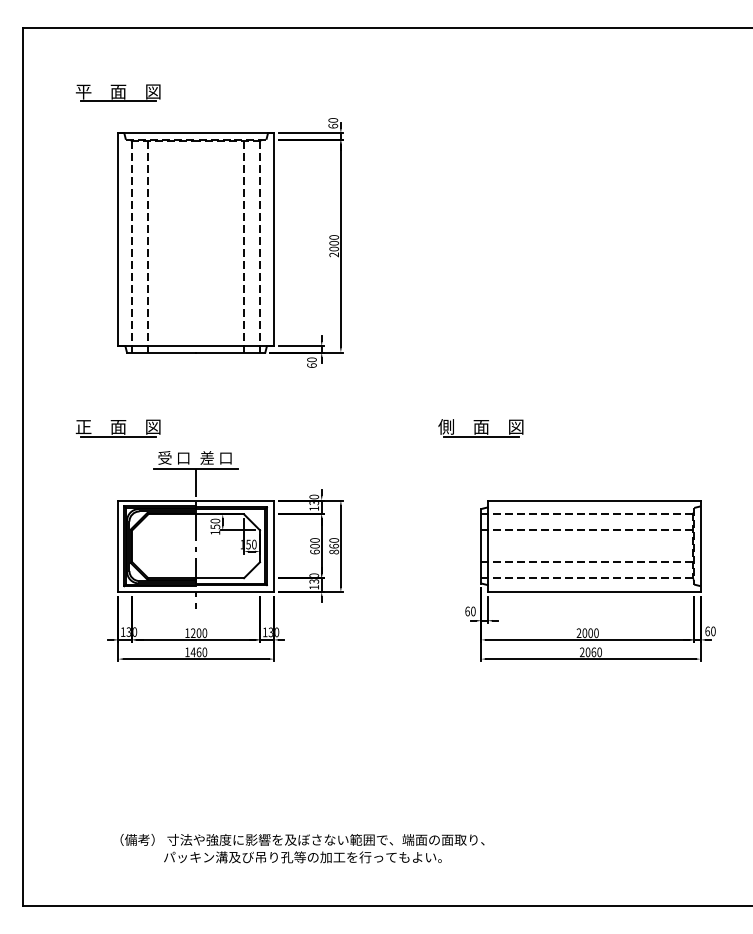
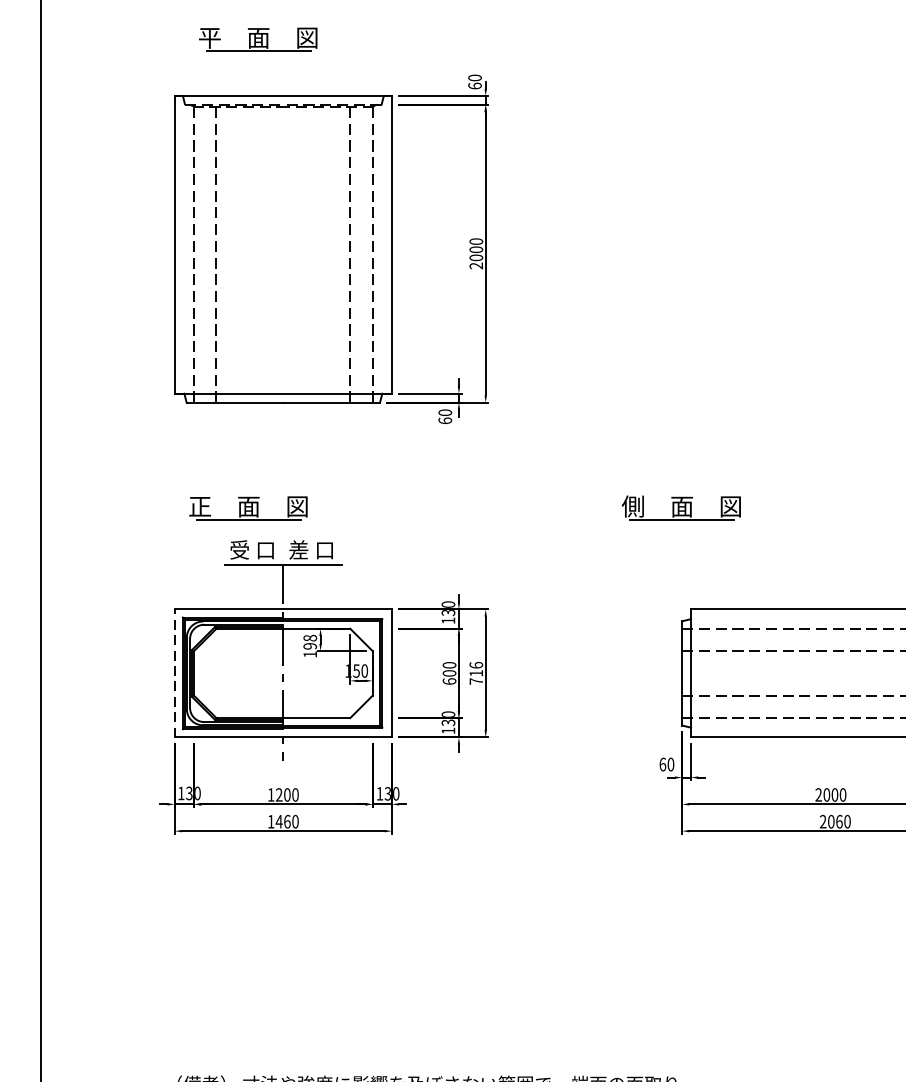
part: (117, 92) -> (257, 38), moved
part: (117, 428) -> (247, 508), moved
text: (215, 523) -> (310, 641), 150 -> 198
line: (118, 546) -> (174, 673), solid -> dashed
text: (334, 546) -> (476, 673), 860 -> 716

